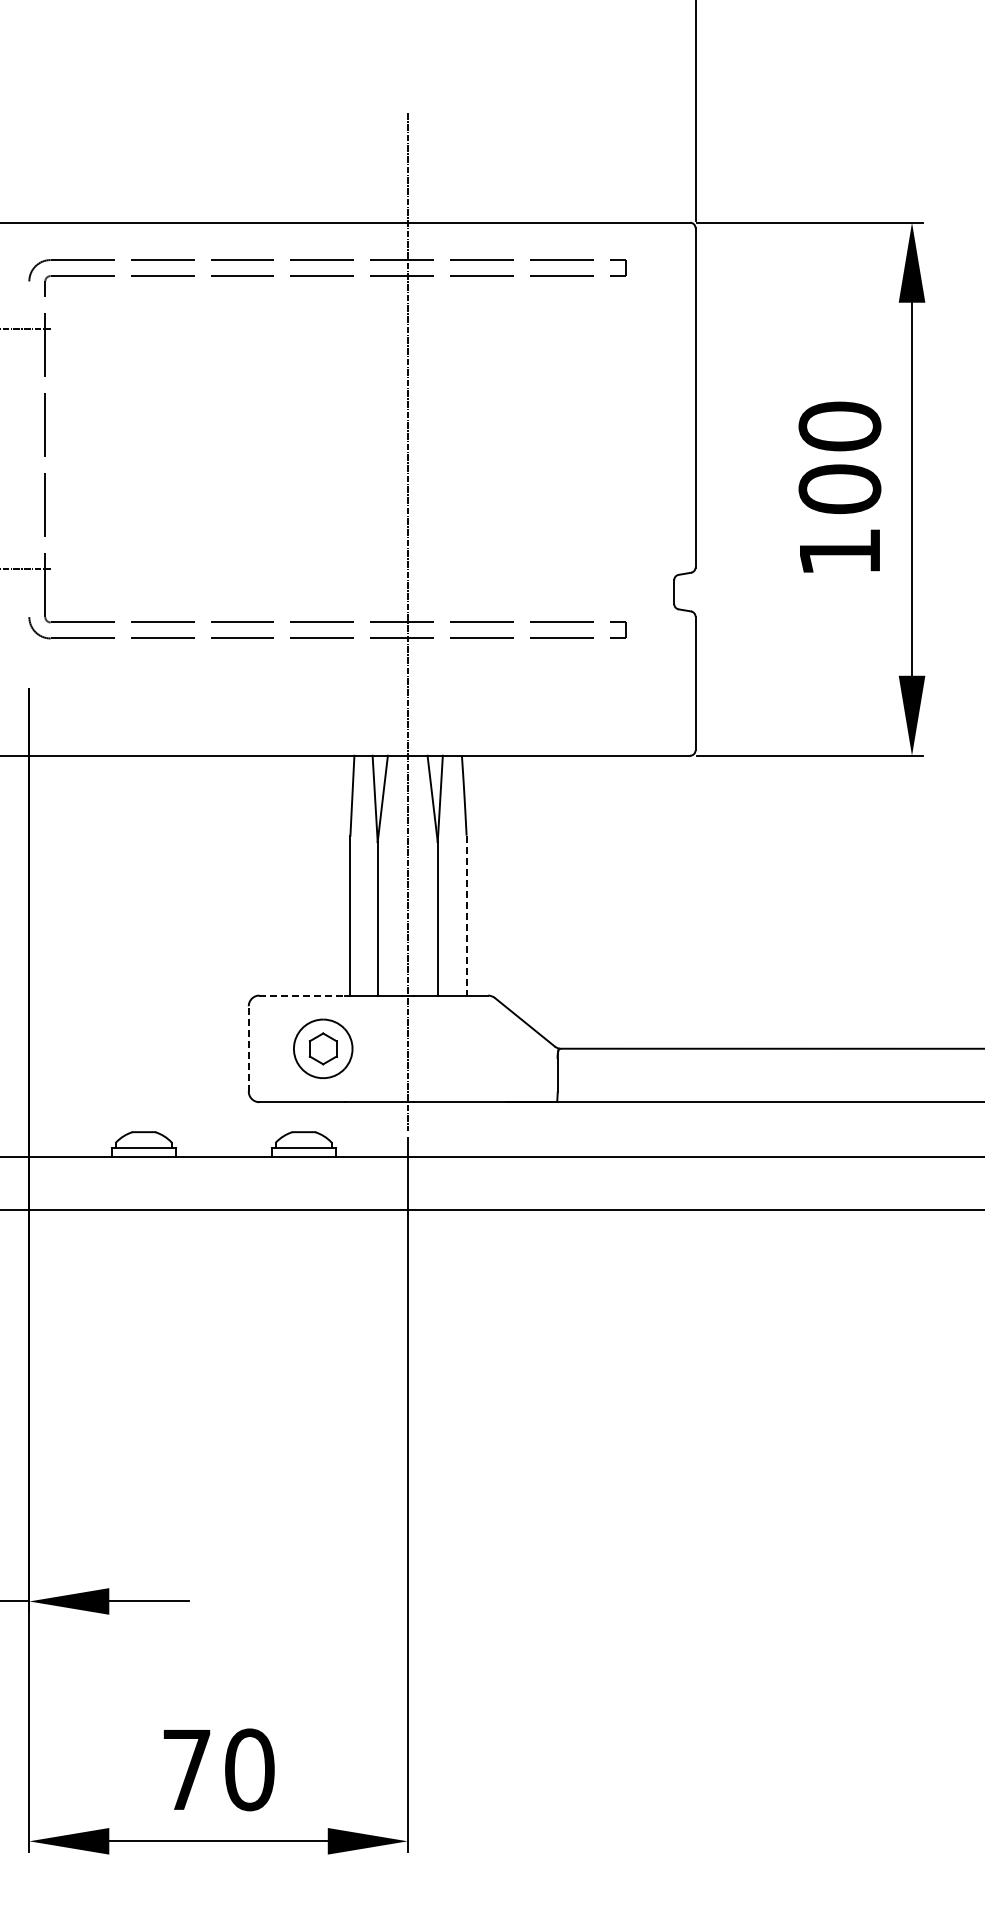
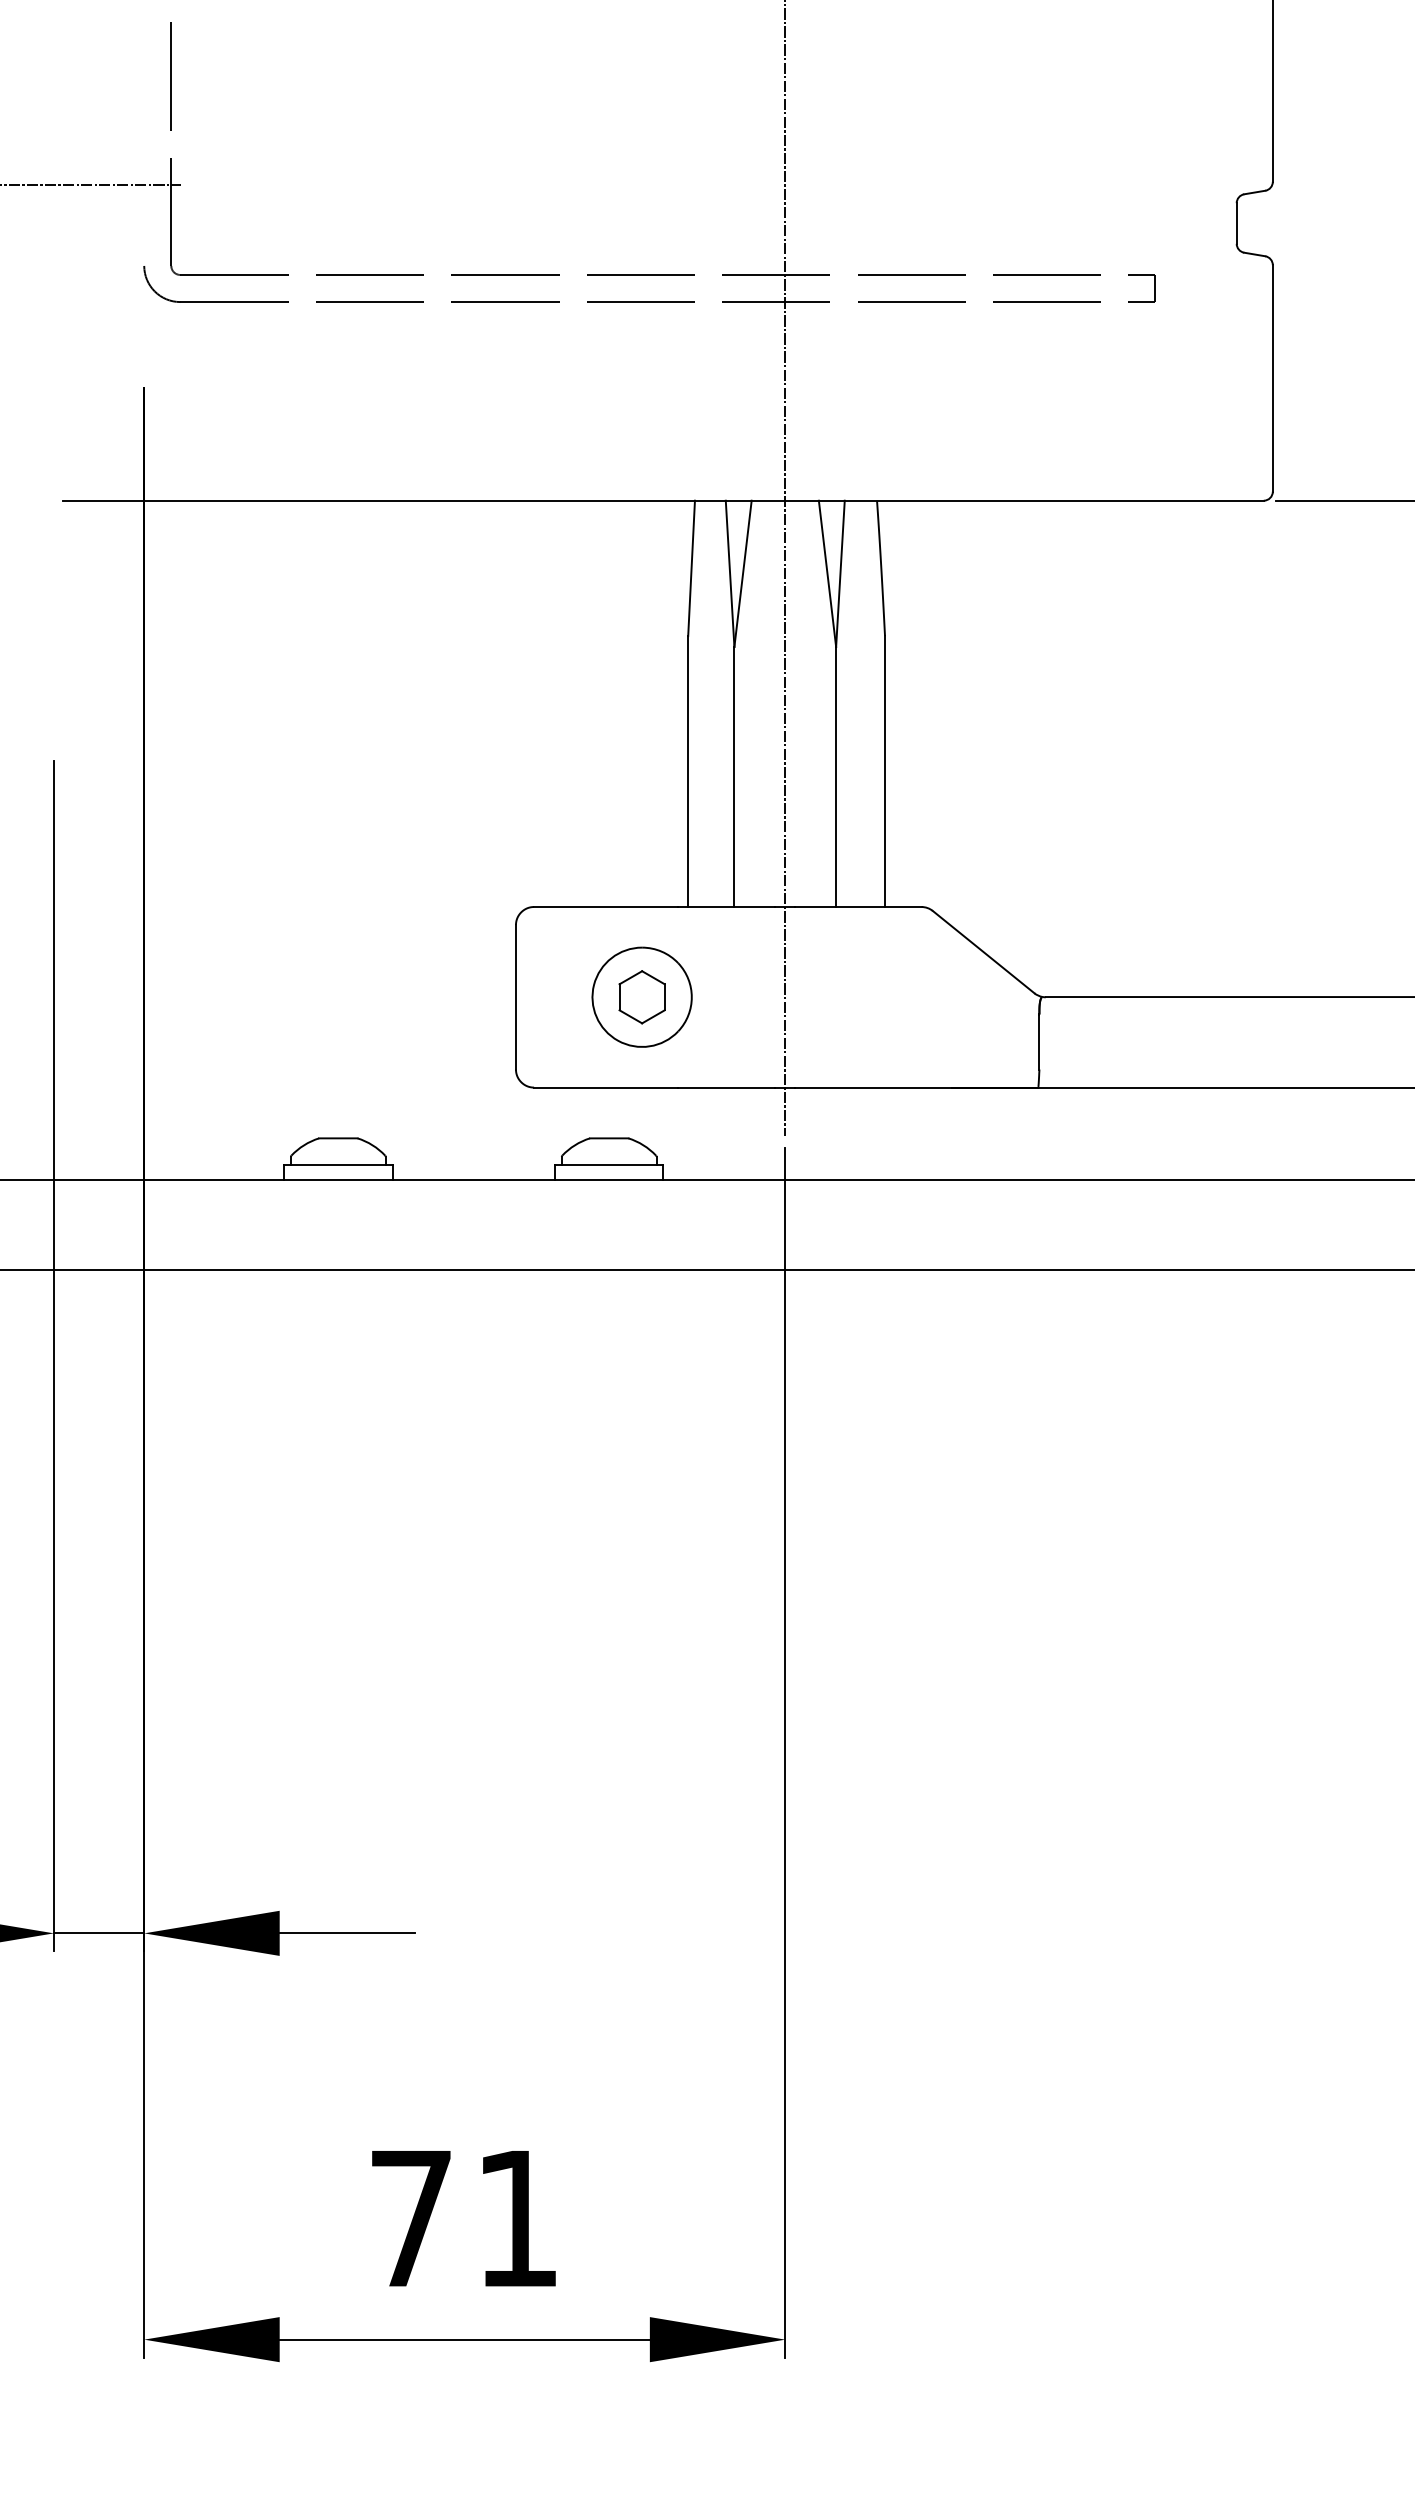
line: (466, 915) -> (884, 771), dashed -> solid
line: (302, 995) -> (606, 906), dashed -> solid
line: (248, 1048) -> (515, 996), dashed -> solid
text: (249, 1769) -> (517, 2218), 70 -> 71

